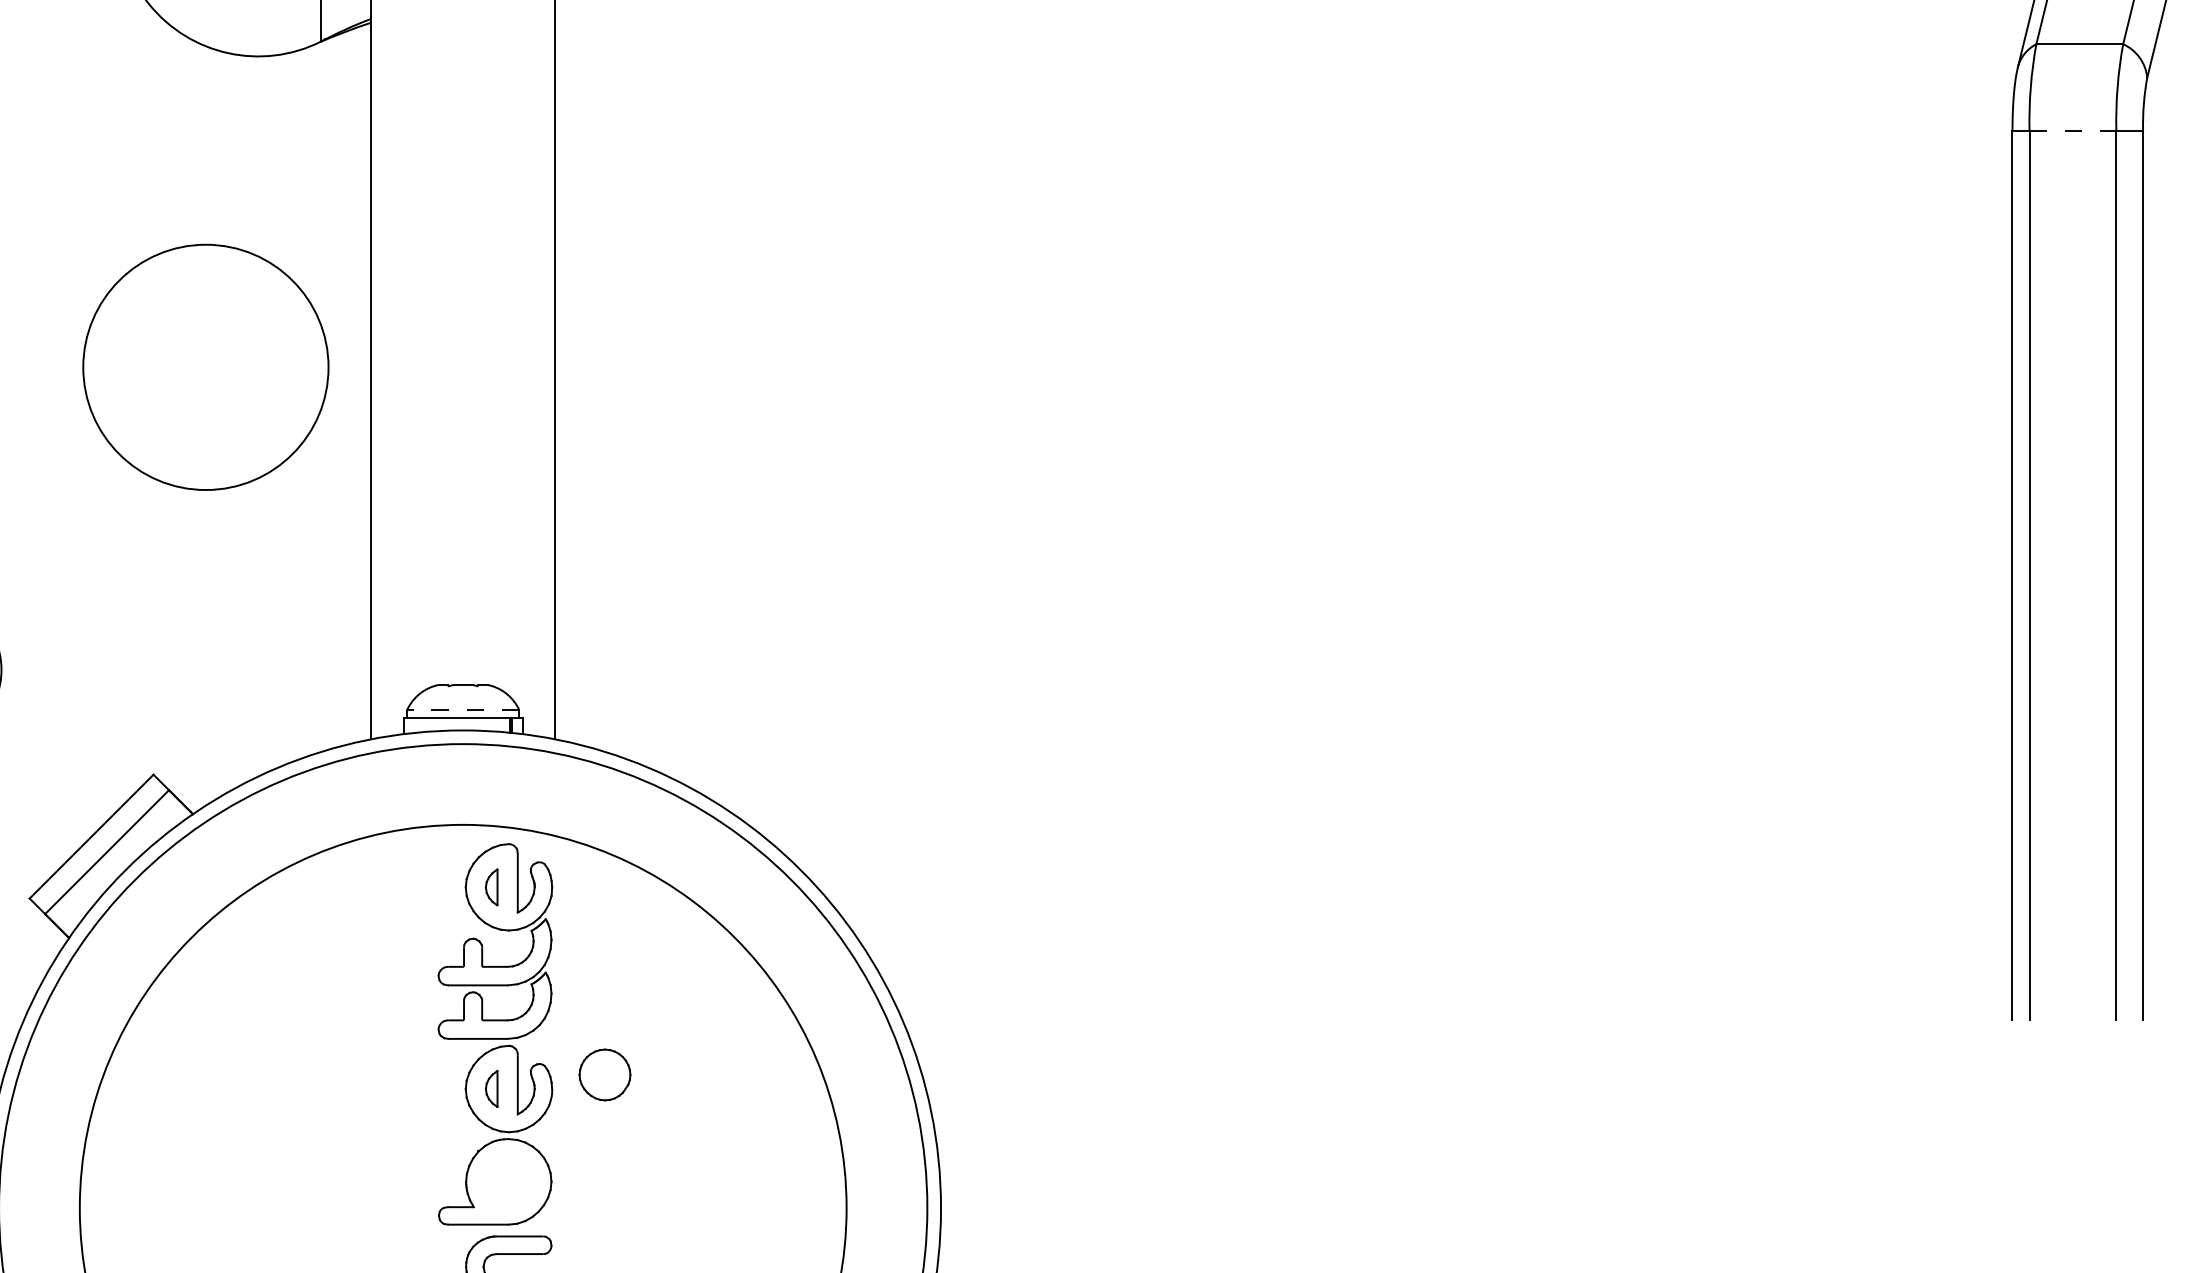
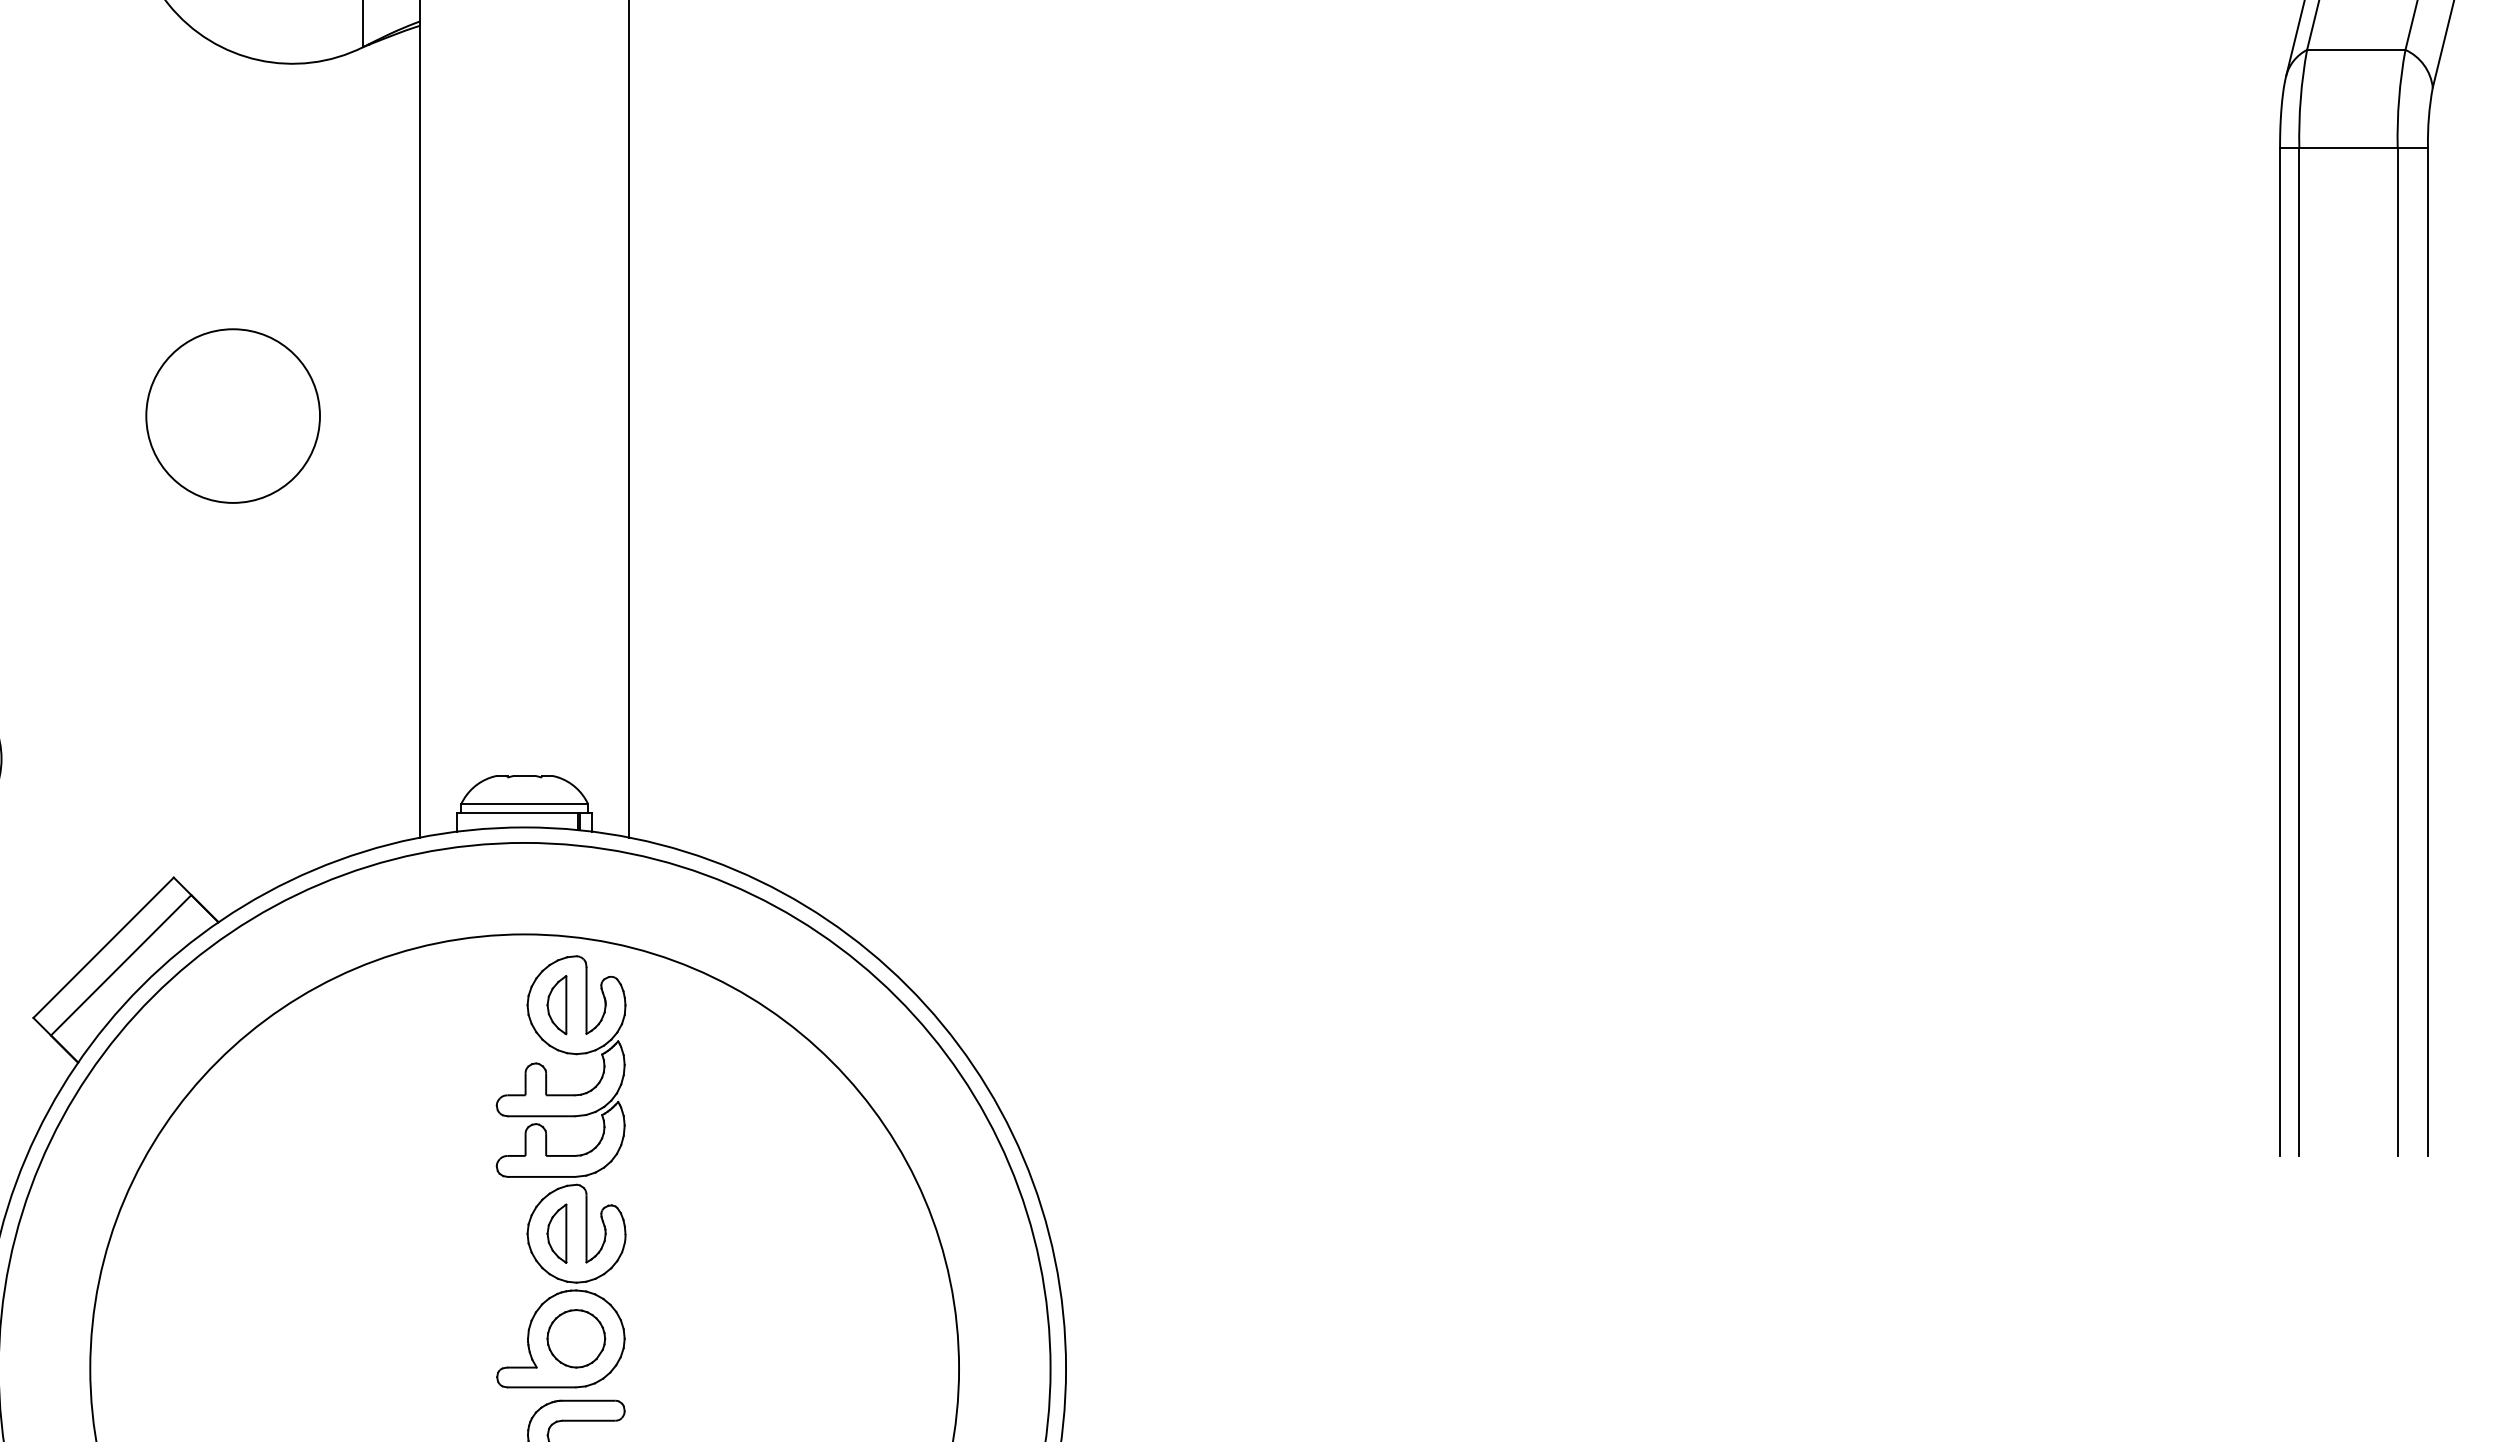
line: (2073, 131) -> (2349, 148), dashed -> solid
circle: (206, 366) -> (233, 415), size x0.62
line: (463, 709) -> (524, 803), dashed -> solid
part: (491, 887) -> (556, 1005), size x1.43
part: (605, 1074) -> (576, 1338), moved
part: (491, 1088) -> (556, 1233), size x1.43

